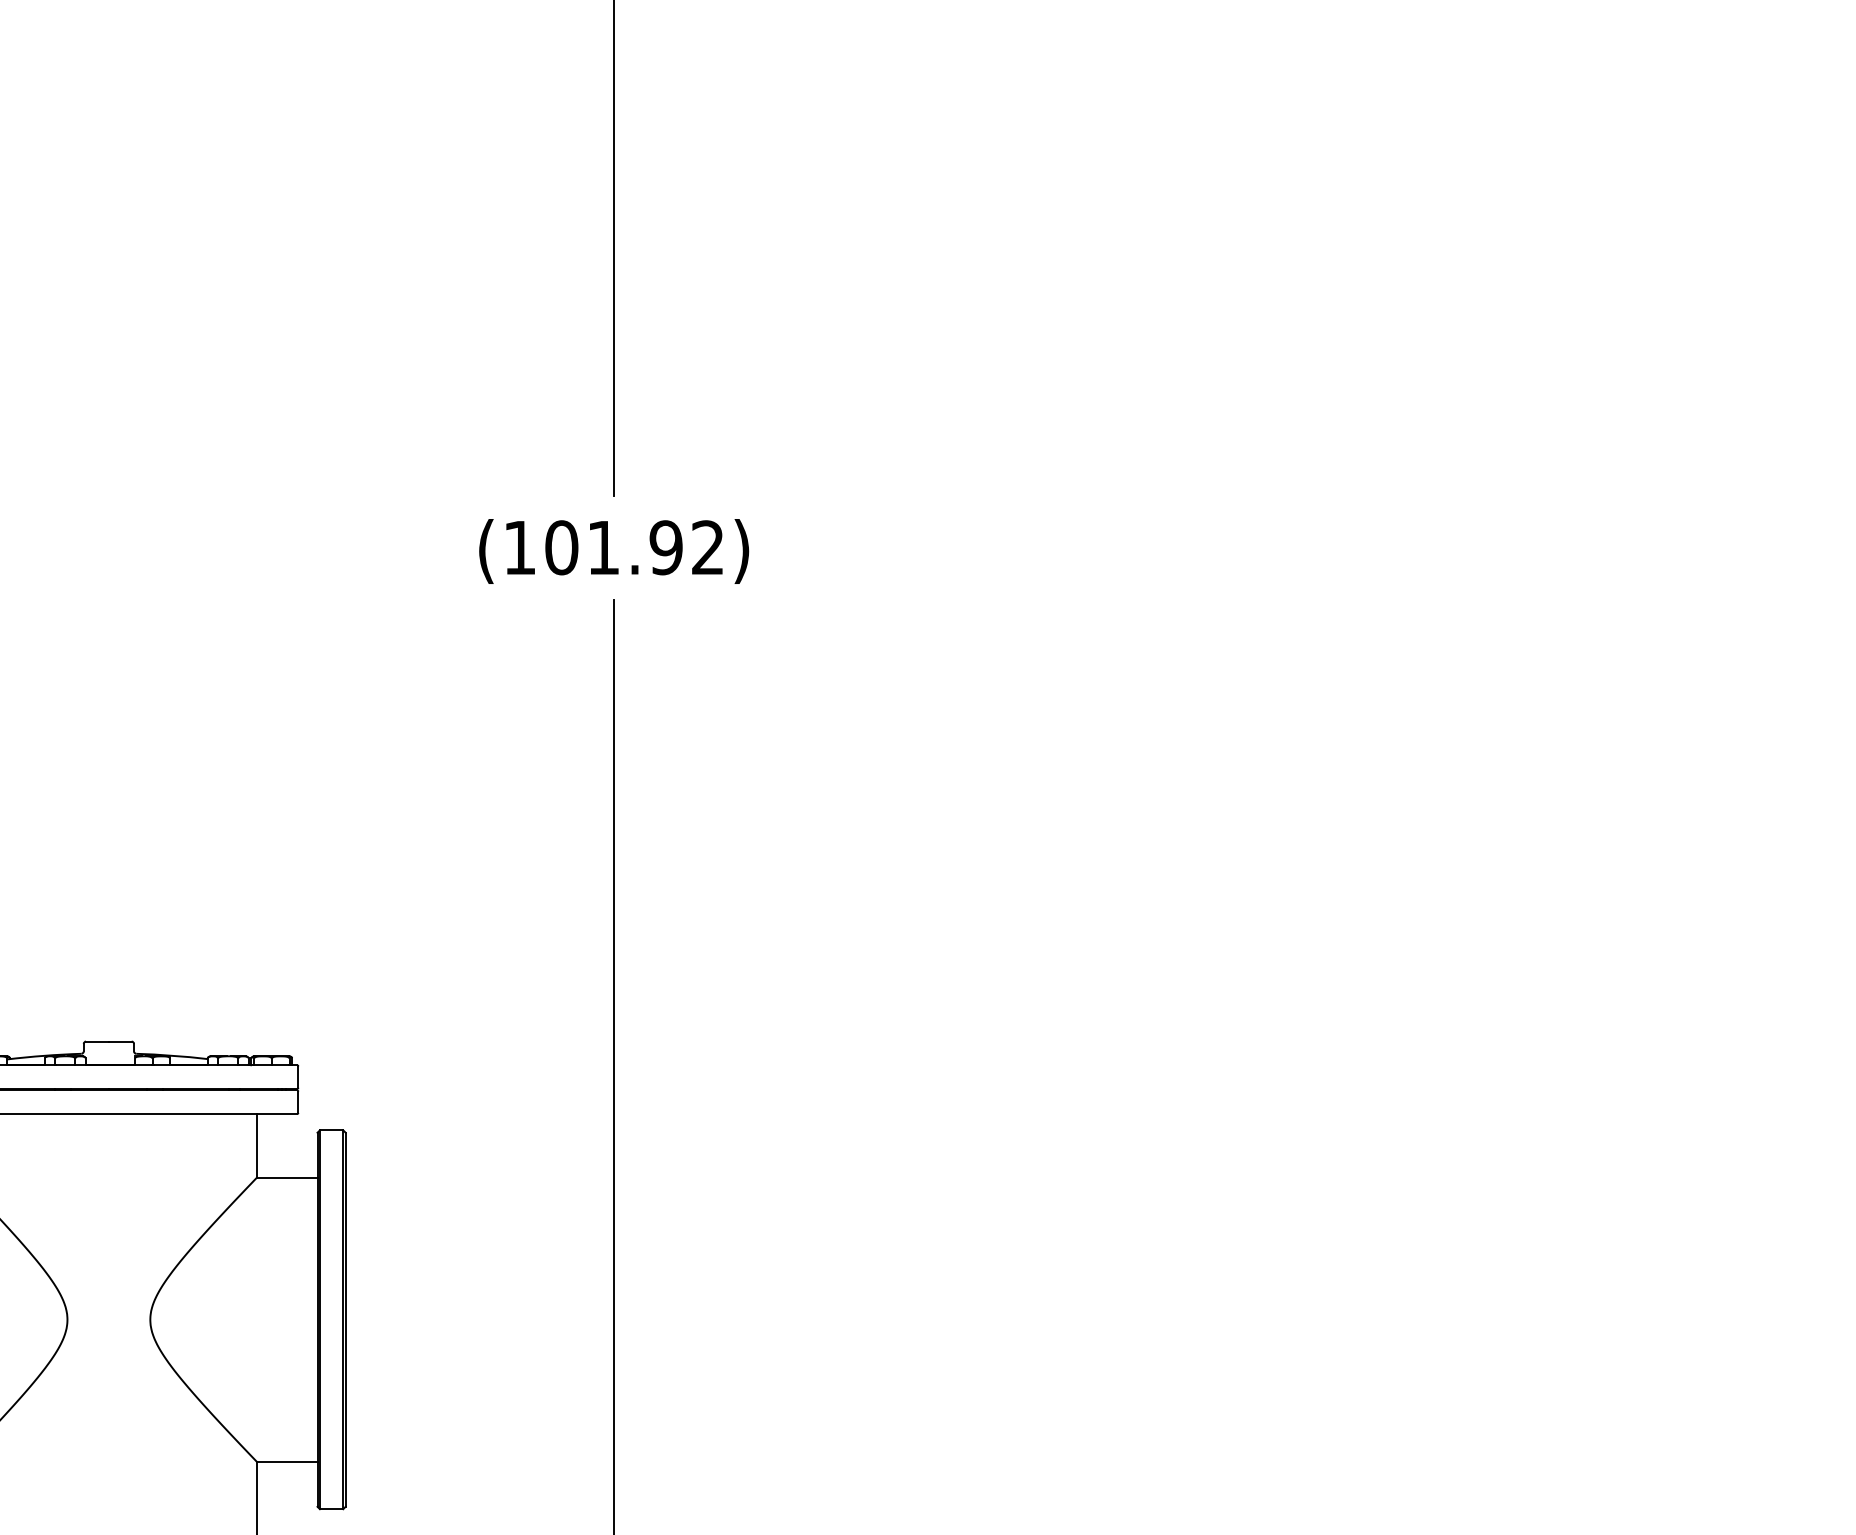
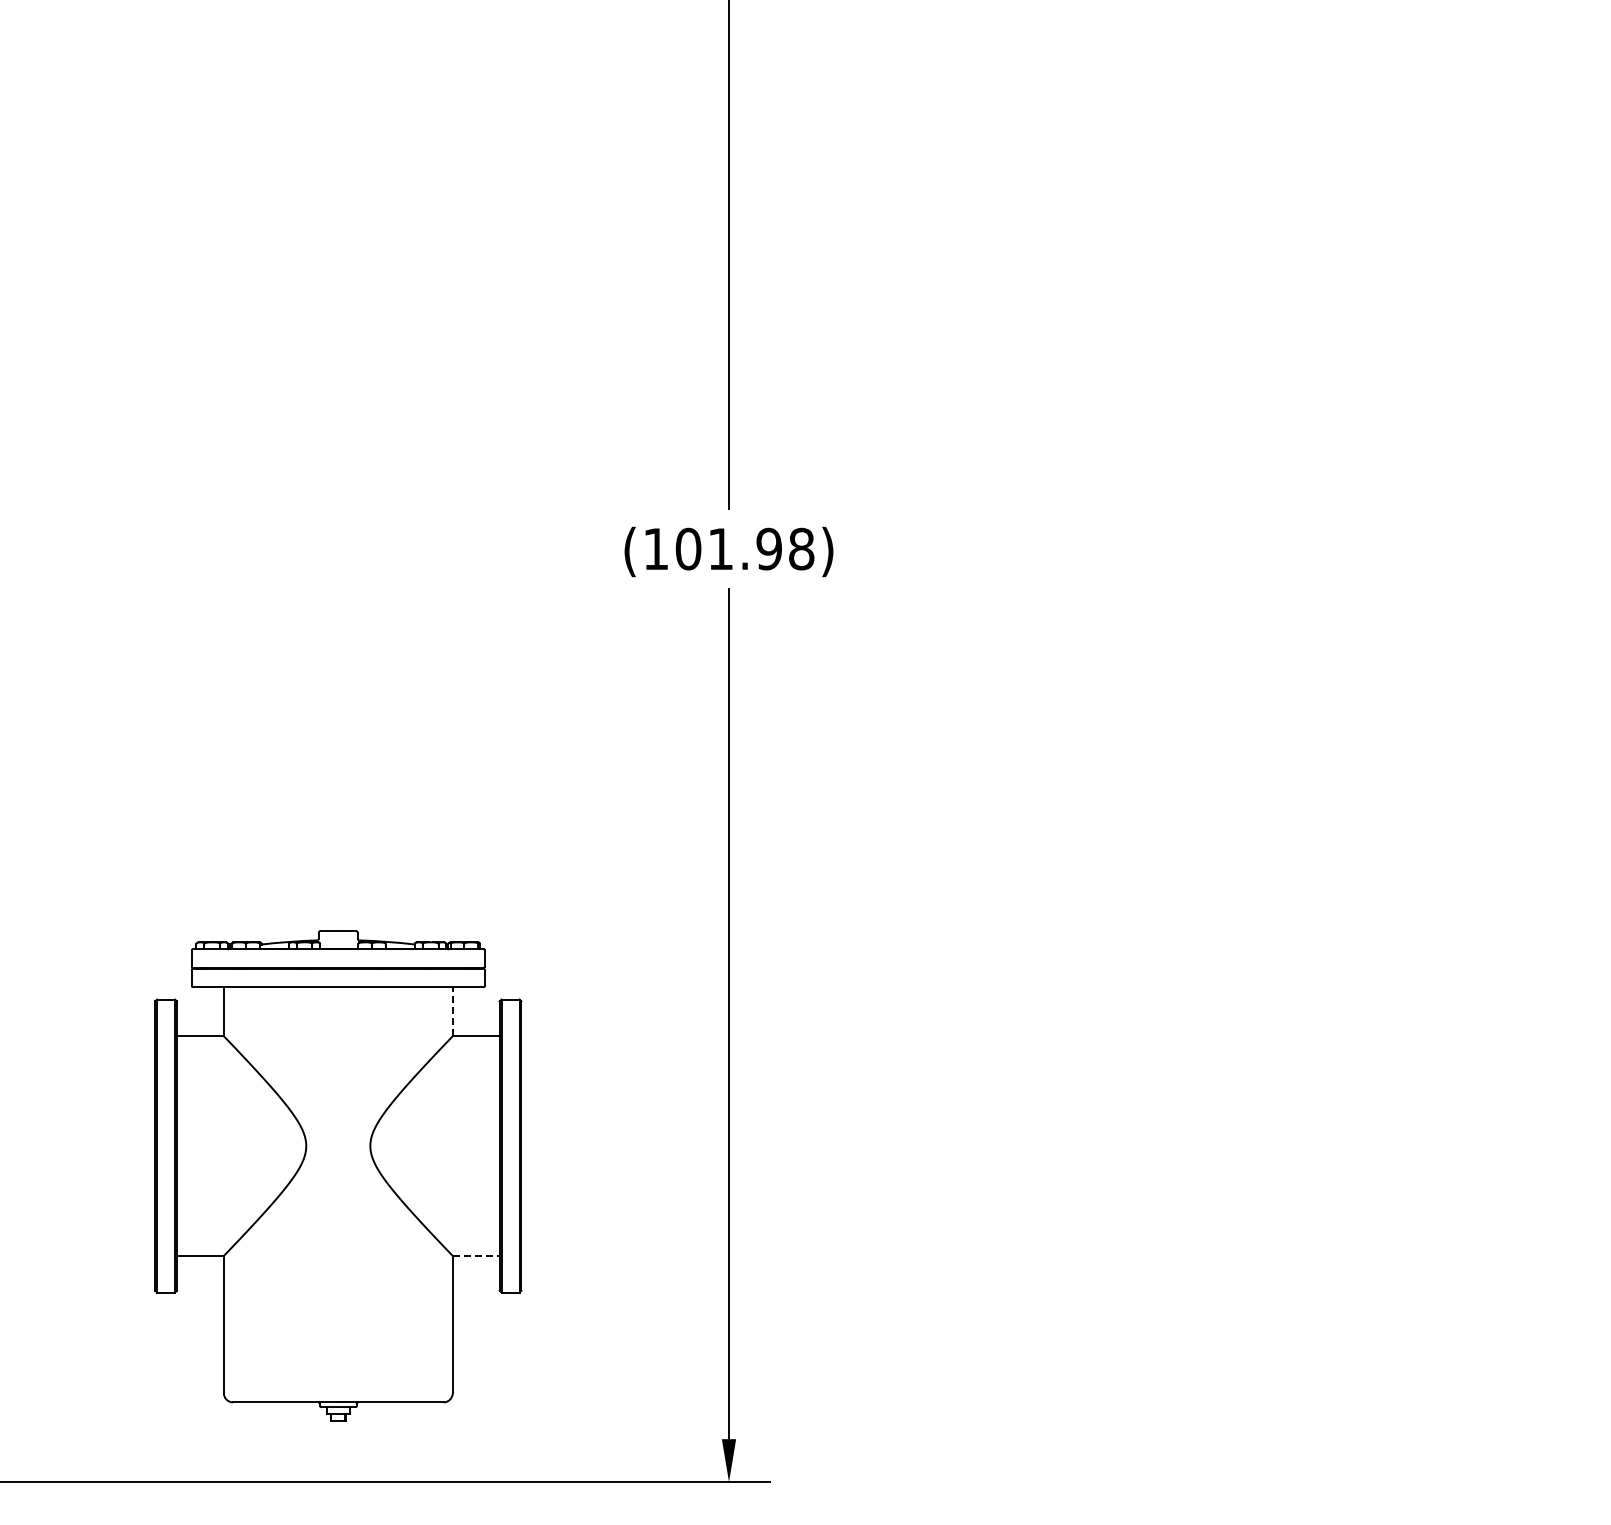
text: (707, 546) -> (801, 548), (101.92) -> (101.98)
line: (256, 1145) -> (452, 1011), solid -> dashed
line: (287, 1461) -> (476, 1255), solid -> dashed

